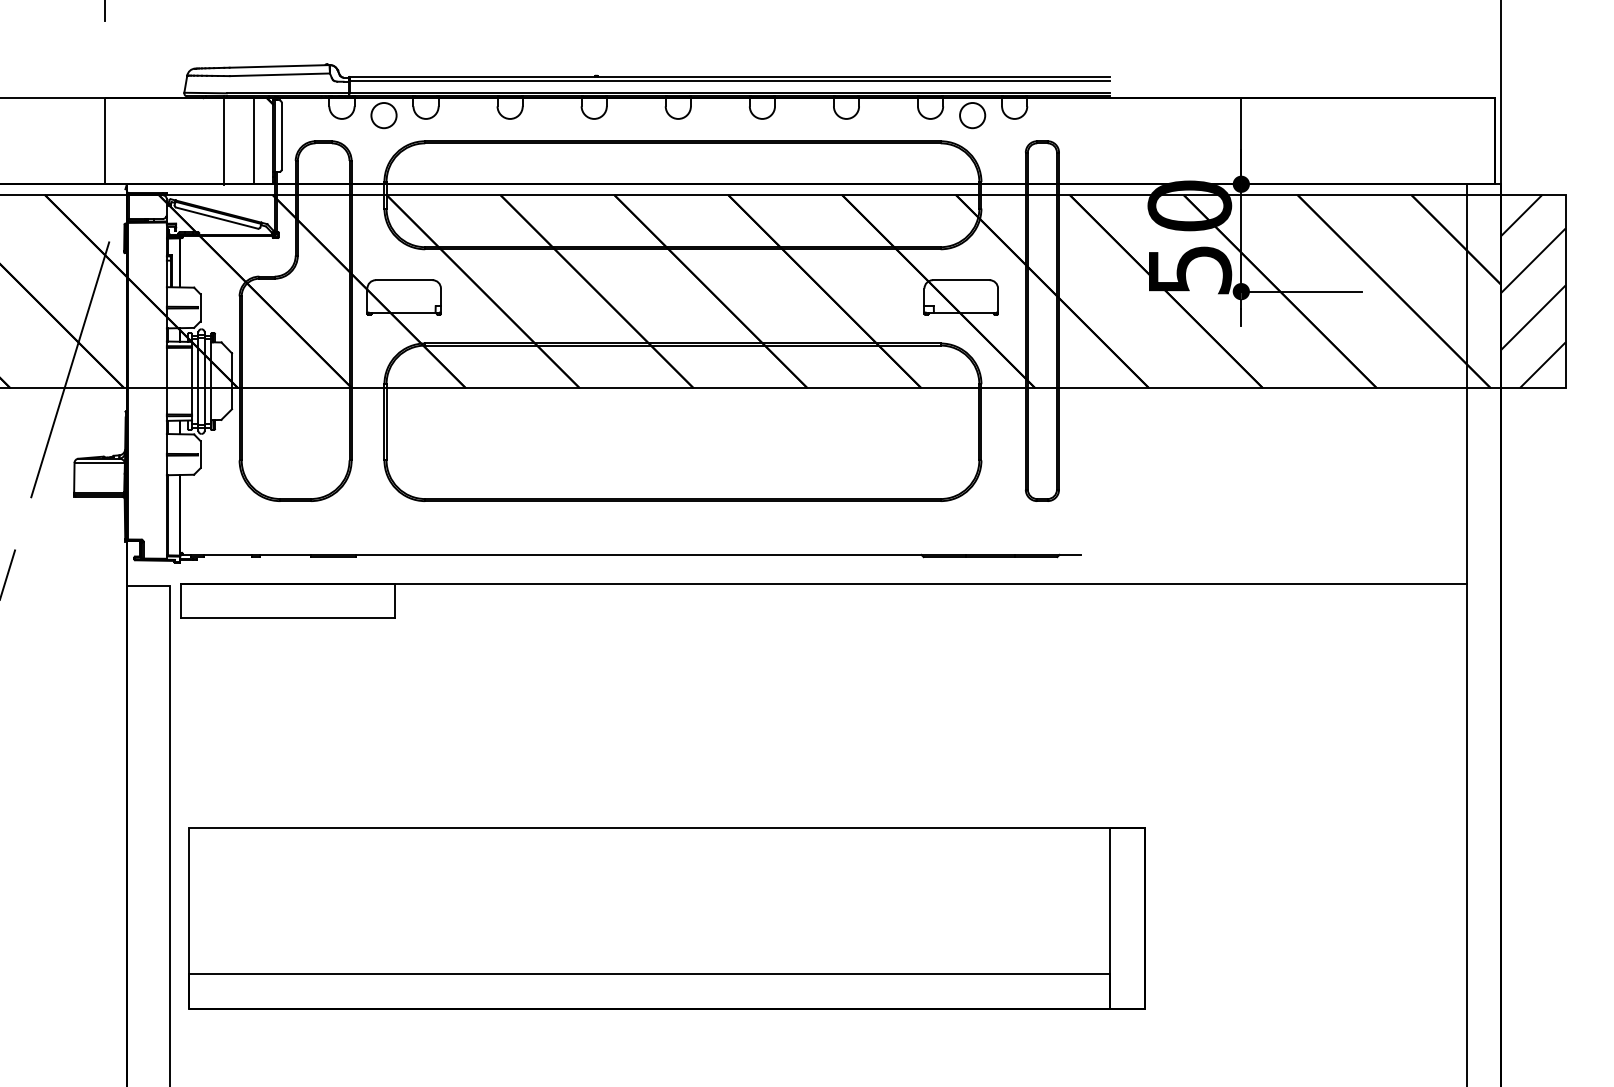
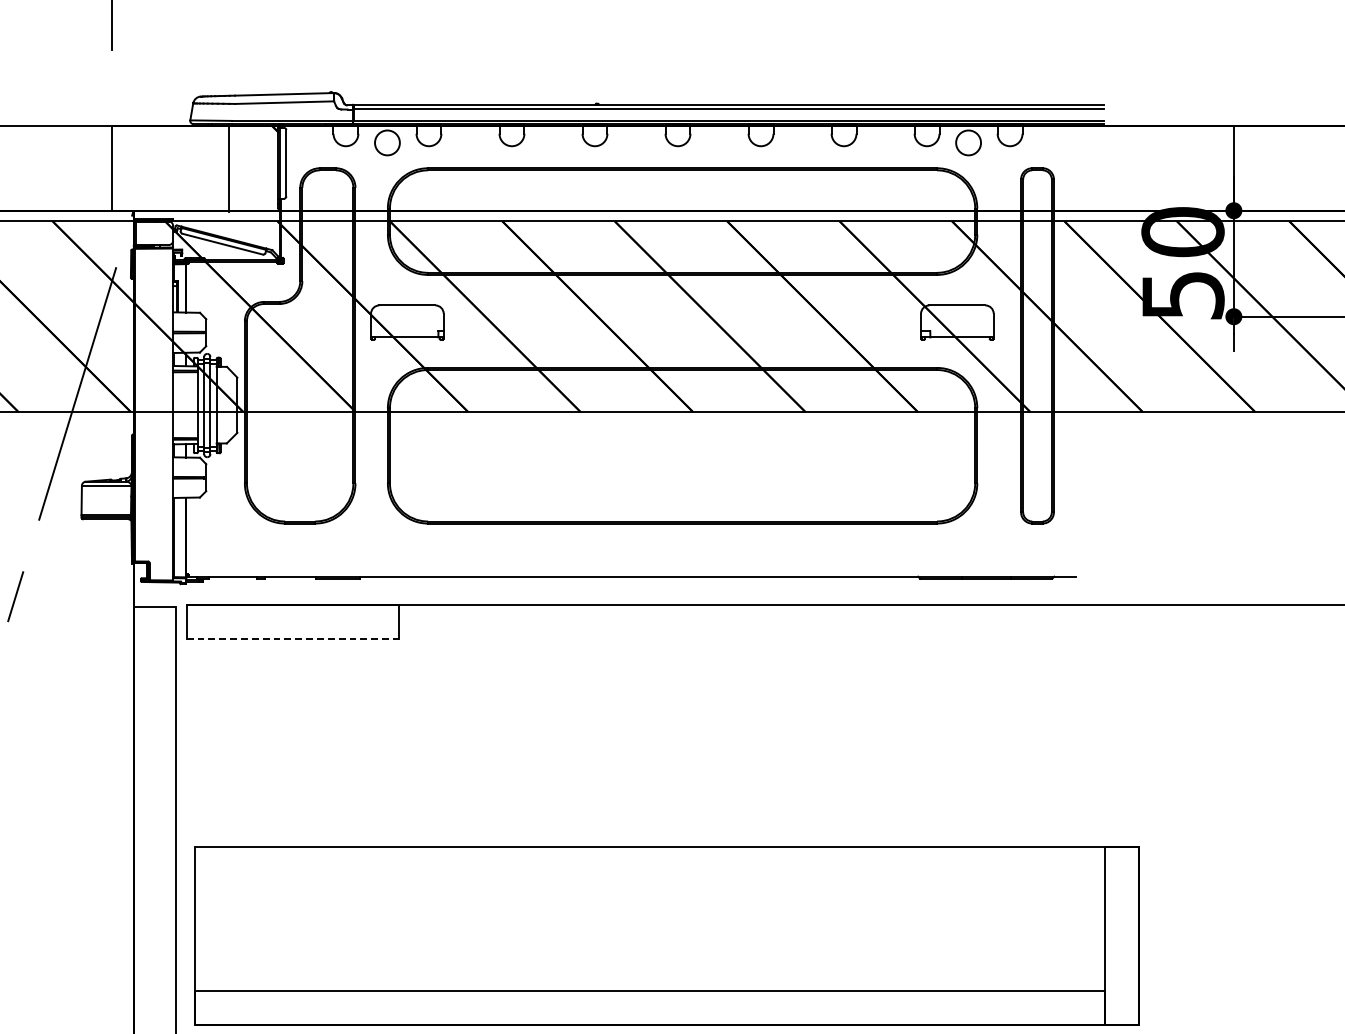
line: (253, 141) -> (258, 168), removed
line: (288, 618) -> (293, 639), solid -> dashed

